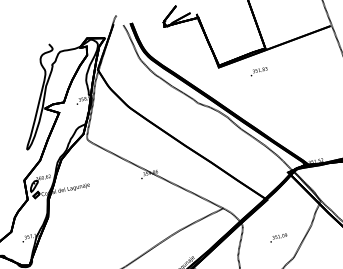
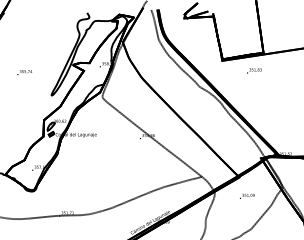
text: (278, 236) -> (247, 195), moved

